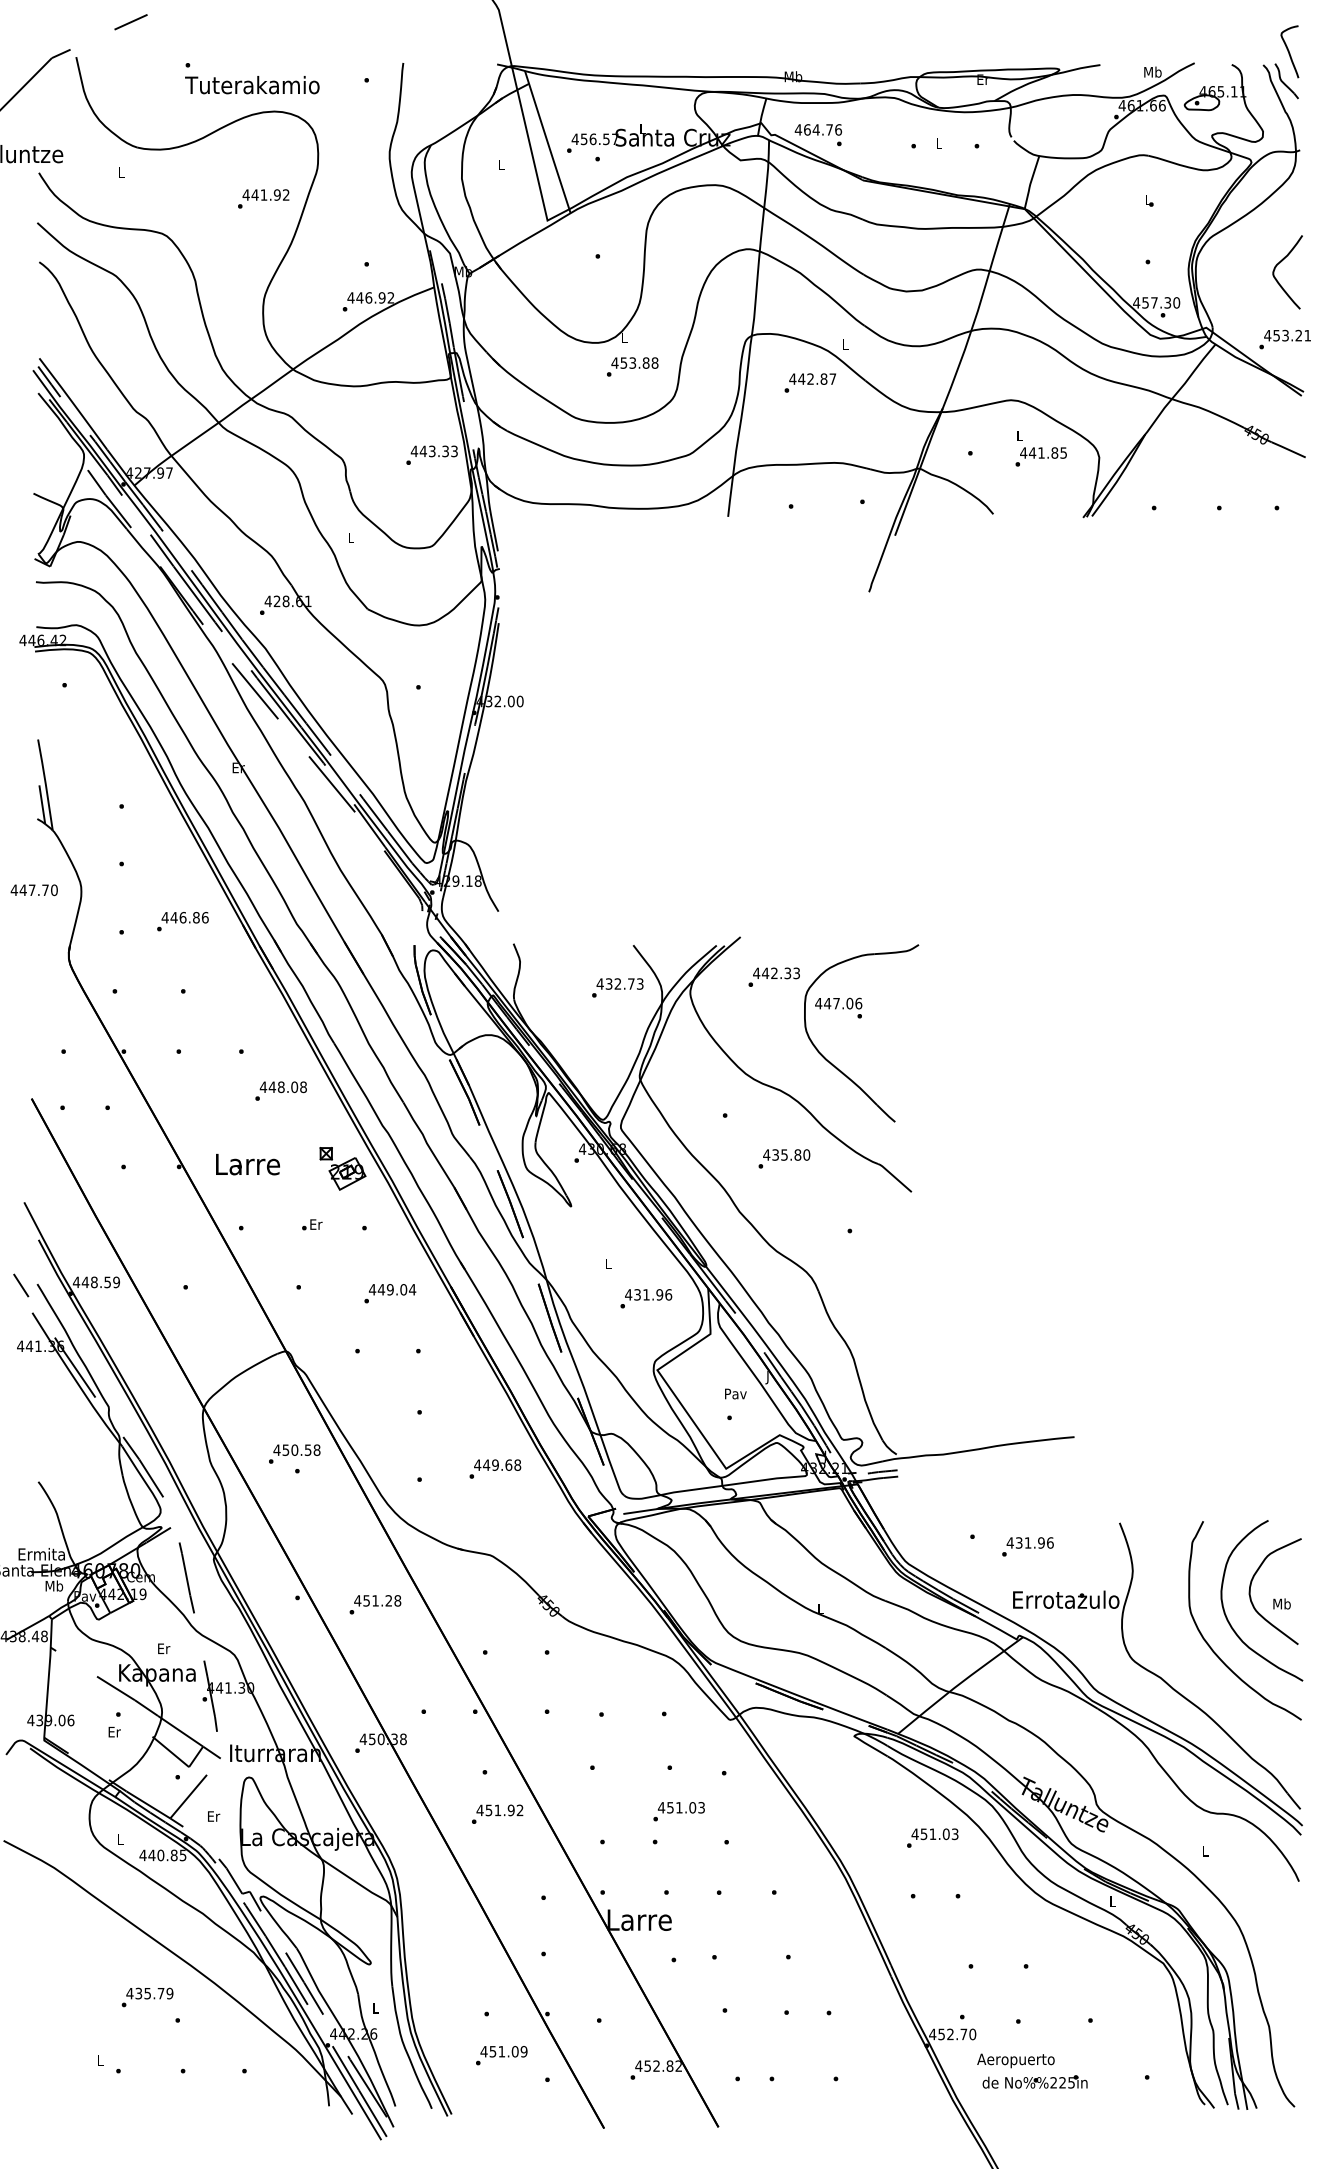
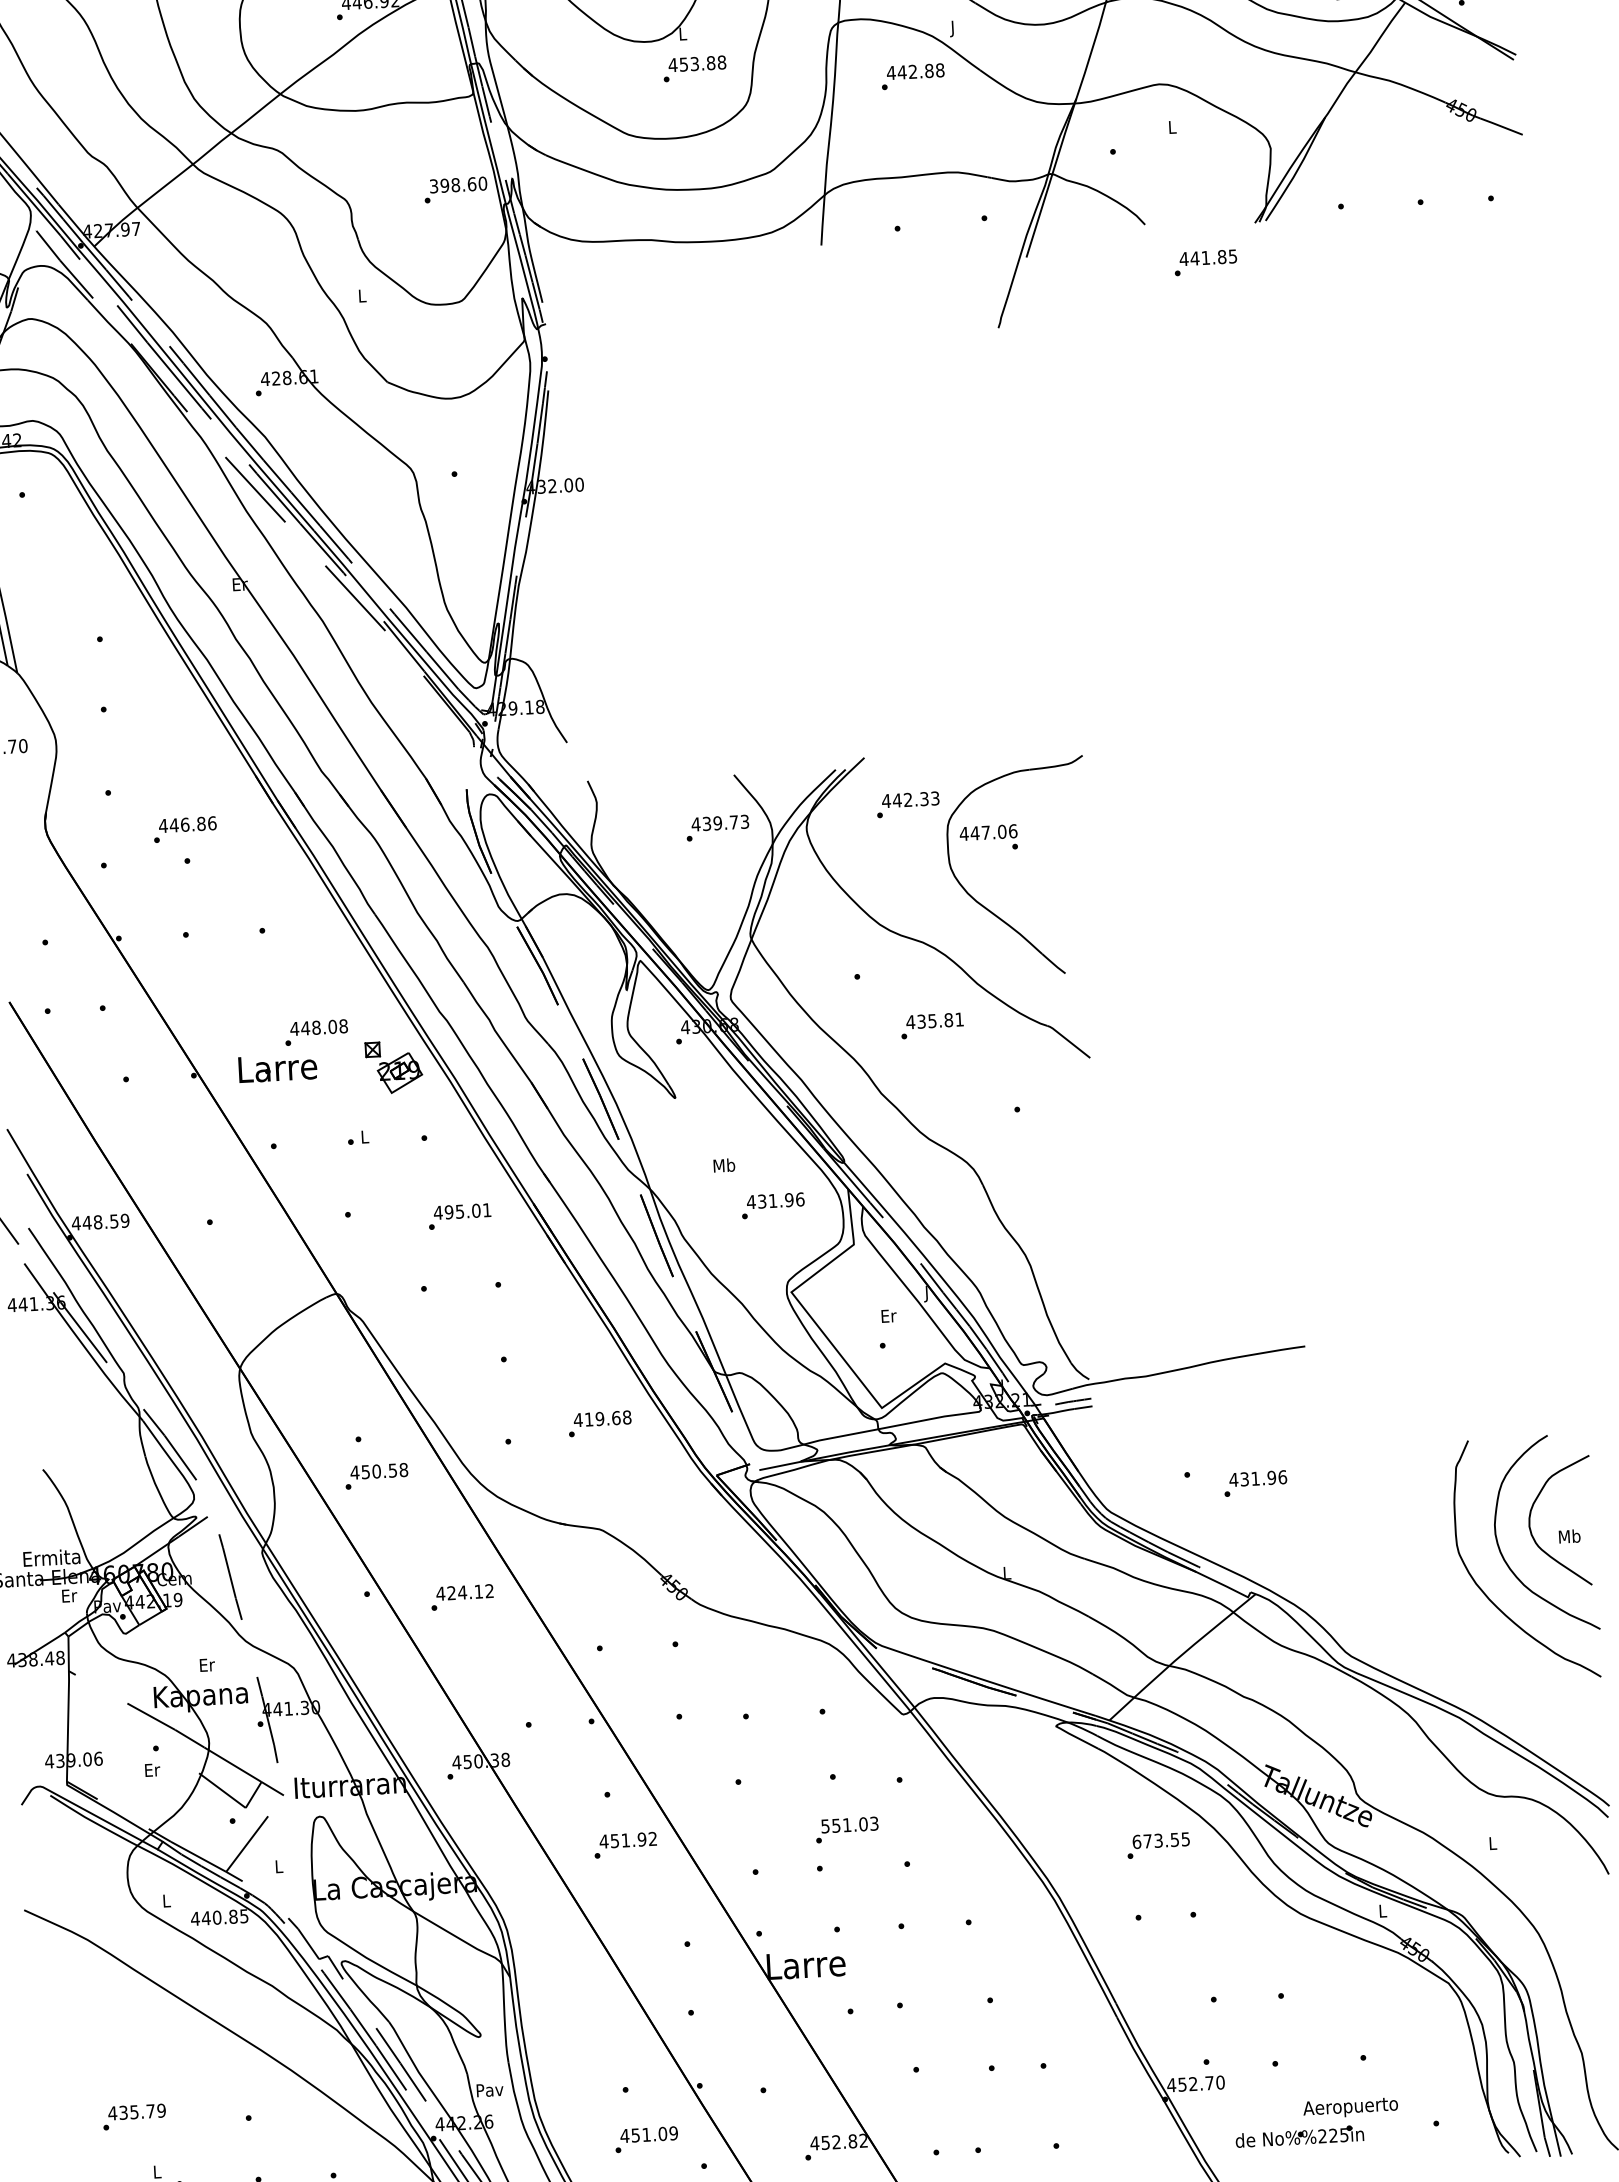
text: (845, 345) -> (953, 28), L -> J
text: (832, 378) -> (939, 69), 442.87 -> 442.88
text: (433, 451) -> (457, 185), 443.33 -> 398.60
text: (1040, 456) -> (1204, 262), moved
text: (182, 921) -> (184, 829), moved
text: (617, 983) -> (717, 822), 432.73 -> 439.73
text: (280, 1090) -> (315, 1031), moved
text: (806, 1154) -> (959, 1019), 435.80 -> 435.81
text: (316, 1224) -> (365, 1136), Er -> L
text: (607, 1263) -> (723, 1165), L -> Mb
text: (396, 1289) -> (467, 1210), 449.04 -> 495.01
text: (735, 1393) -> (888, 1315), Pav -> Er
text: (294, 1453) -> (376, 1475), moved
text: (486, 1464) -> (588, 1418), 449.68 -> 419.68
text: (54, 1585) -> (69, 1595), Mb -> Er
text: (382, 1600) -> (470, 1591), 451.28 -> 424.12
part: (1153, 1672) -> (1417, 1628), removed
text: (661, 1807) -> (825, 1826), 451.03 -> 551.03
text: (214, 1816) -> (280, 1866), Er -> L
text: (934, 1834) -> (1160, 1840), 451.03 -> 673.55
text: (147, 1997) -> (134, 2116), moved
text: (375, 2008) -> (489, 2090), L -> Pav
text: (1015, 2060) -> (1350, 2107), moved

